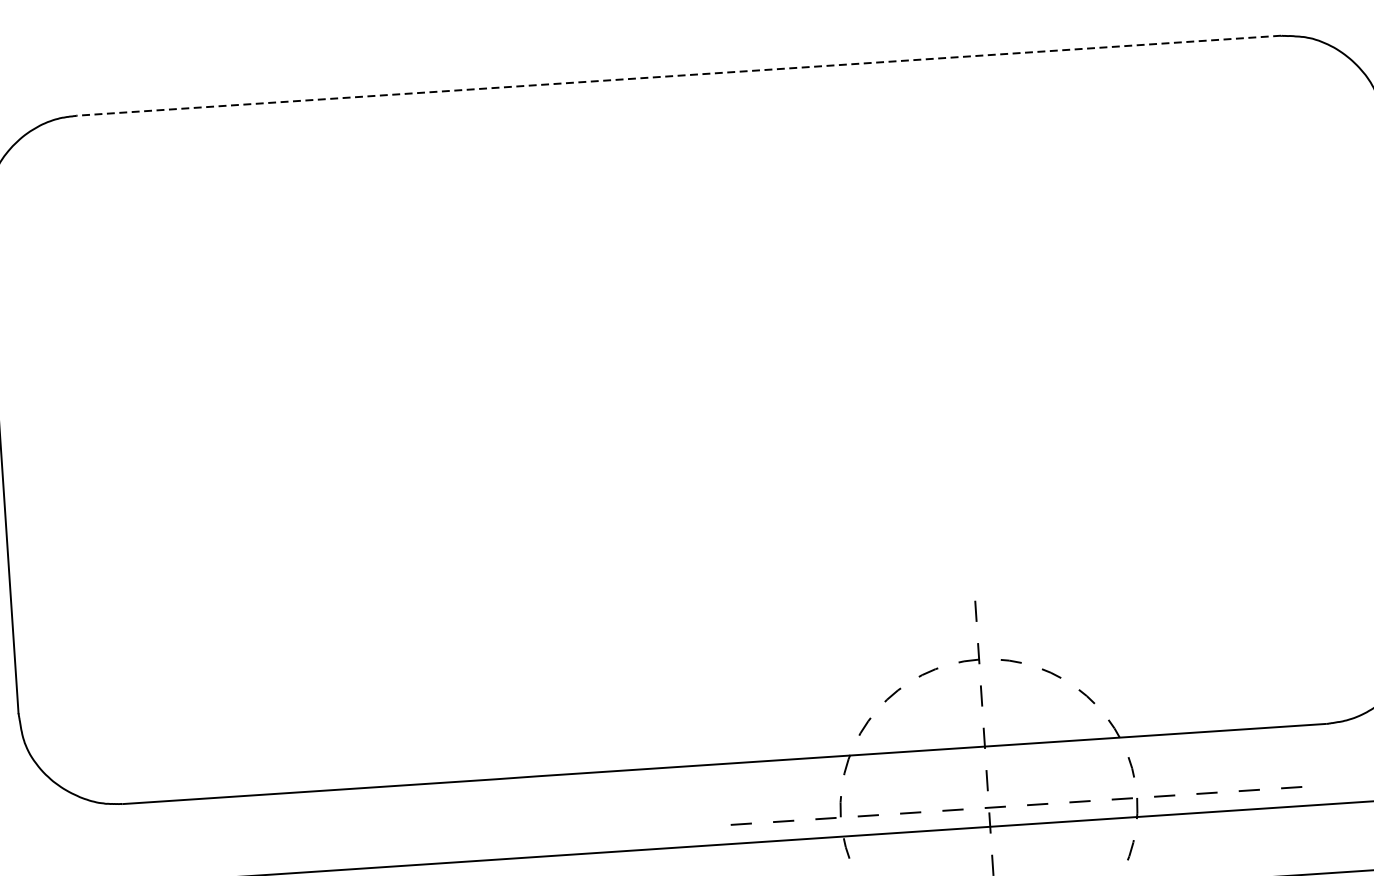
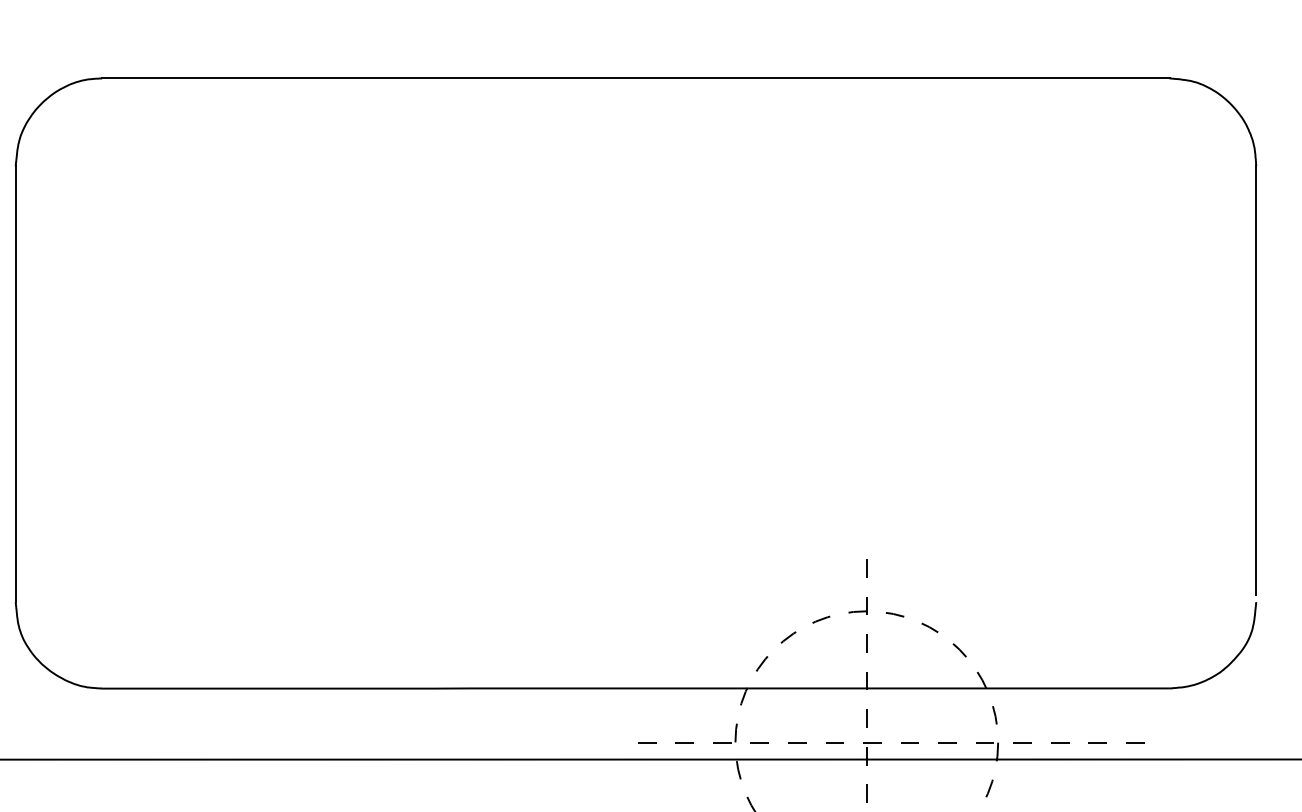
line: (678, 75) -> (635, 78), dashed -> solid

